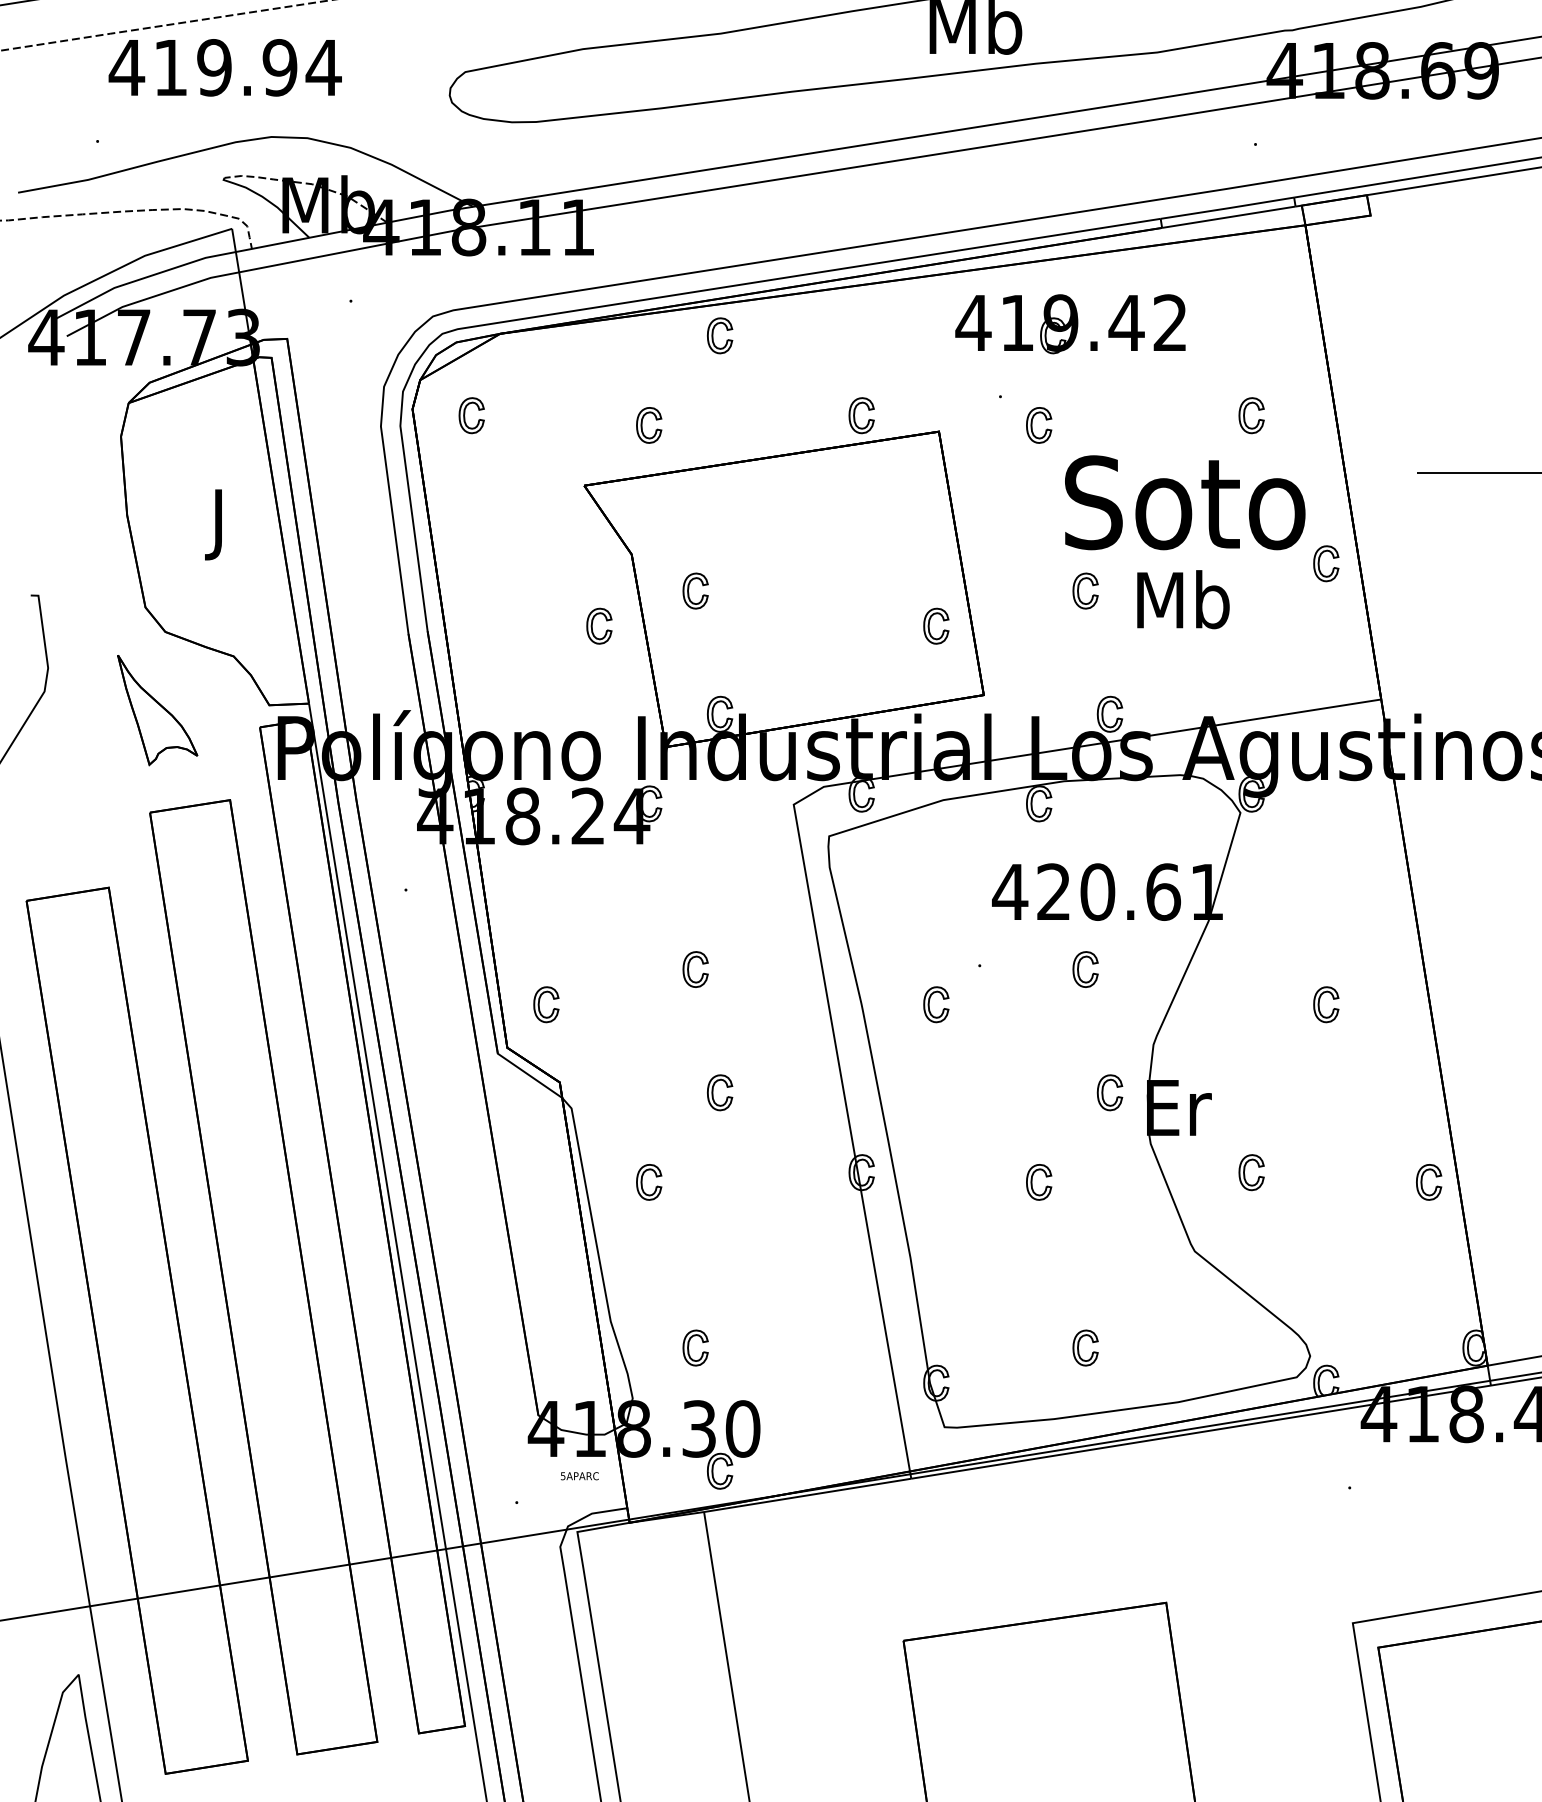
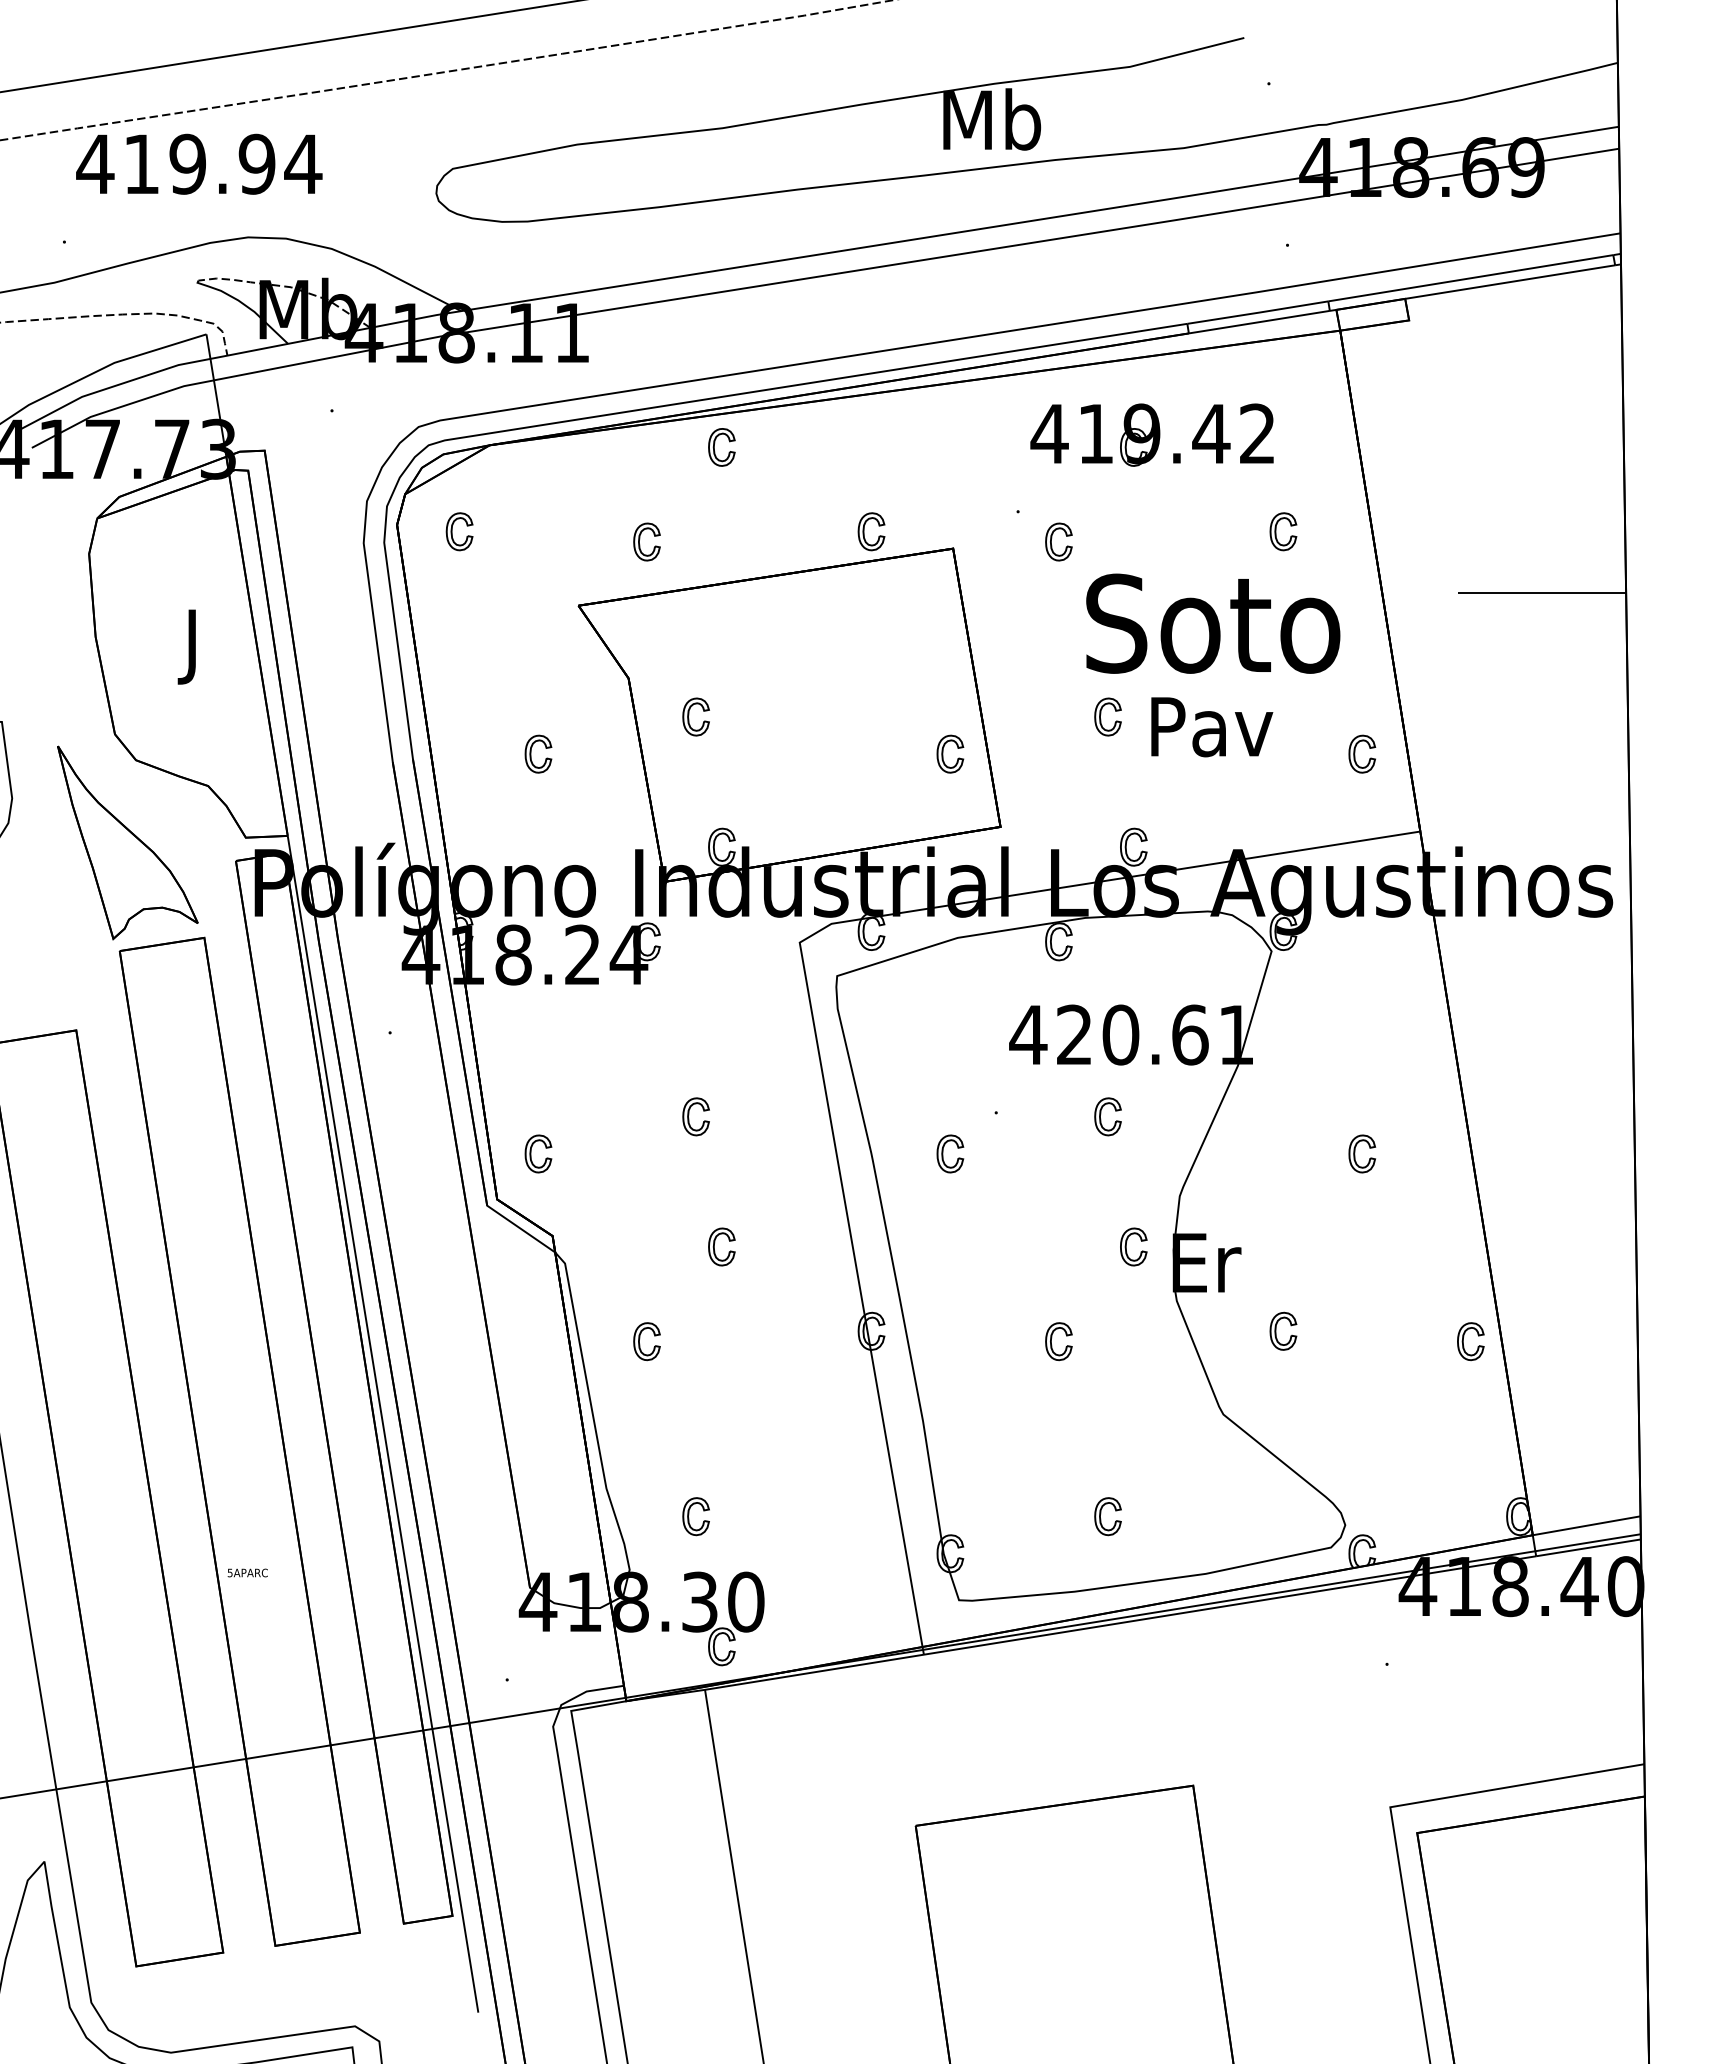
part: (1069, 323) -> (1151, 434), moved
part: (1319, 563) -> (1355, 753), moved
text: (1184, 600) -> (1212, 726), Mb -> Pav
part: (592, 625) -> (531, 753), moved
part: (157, 709) -> (127, 842), size x1.67
text: (579, 1475) -> (247, 1572), moved

